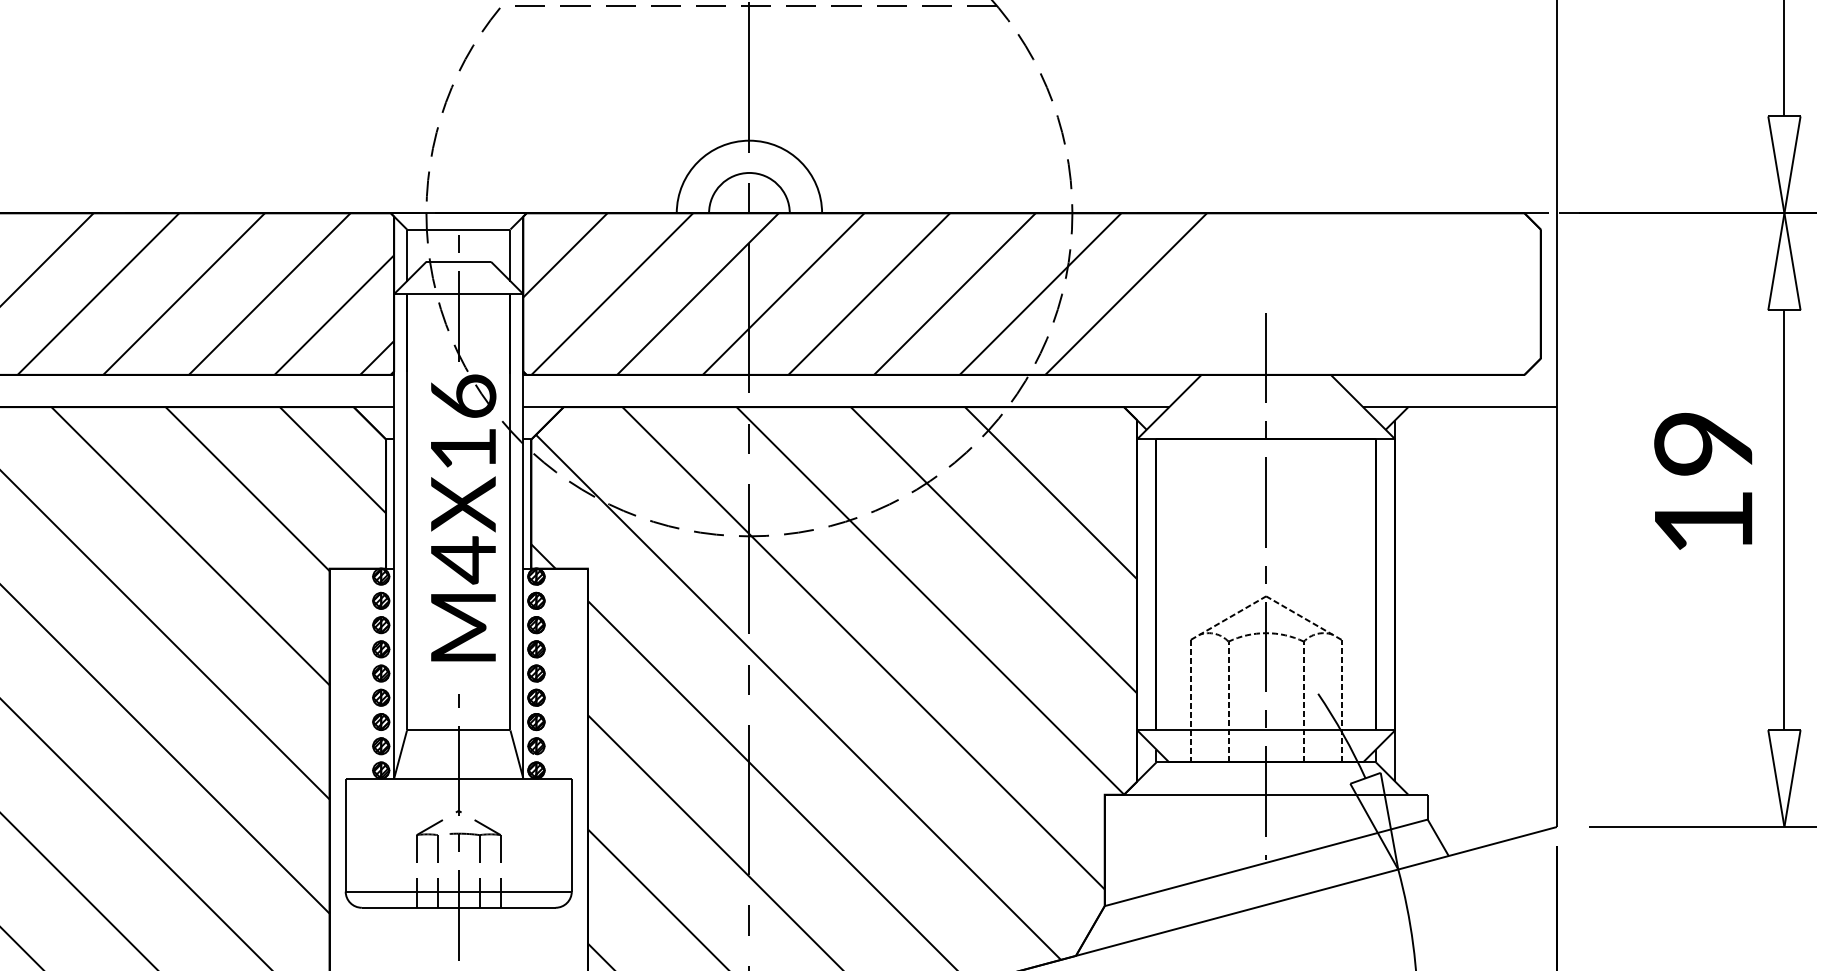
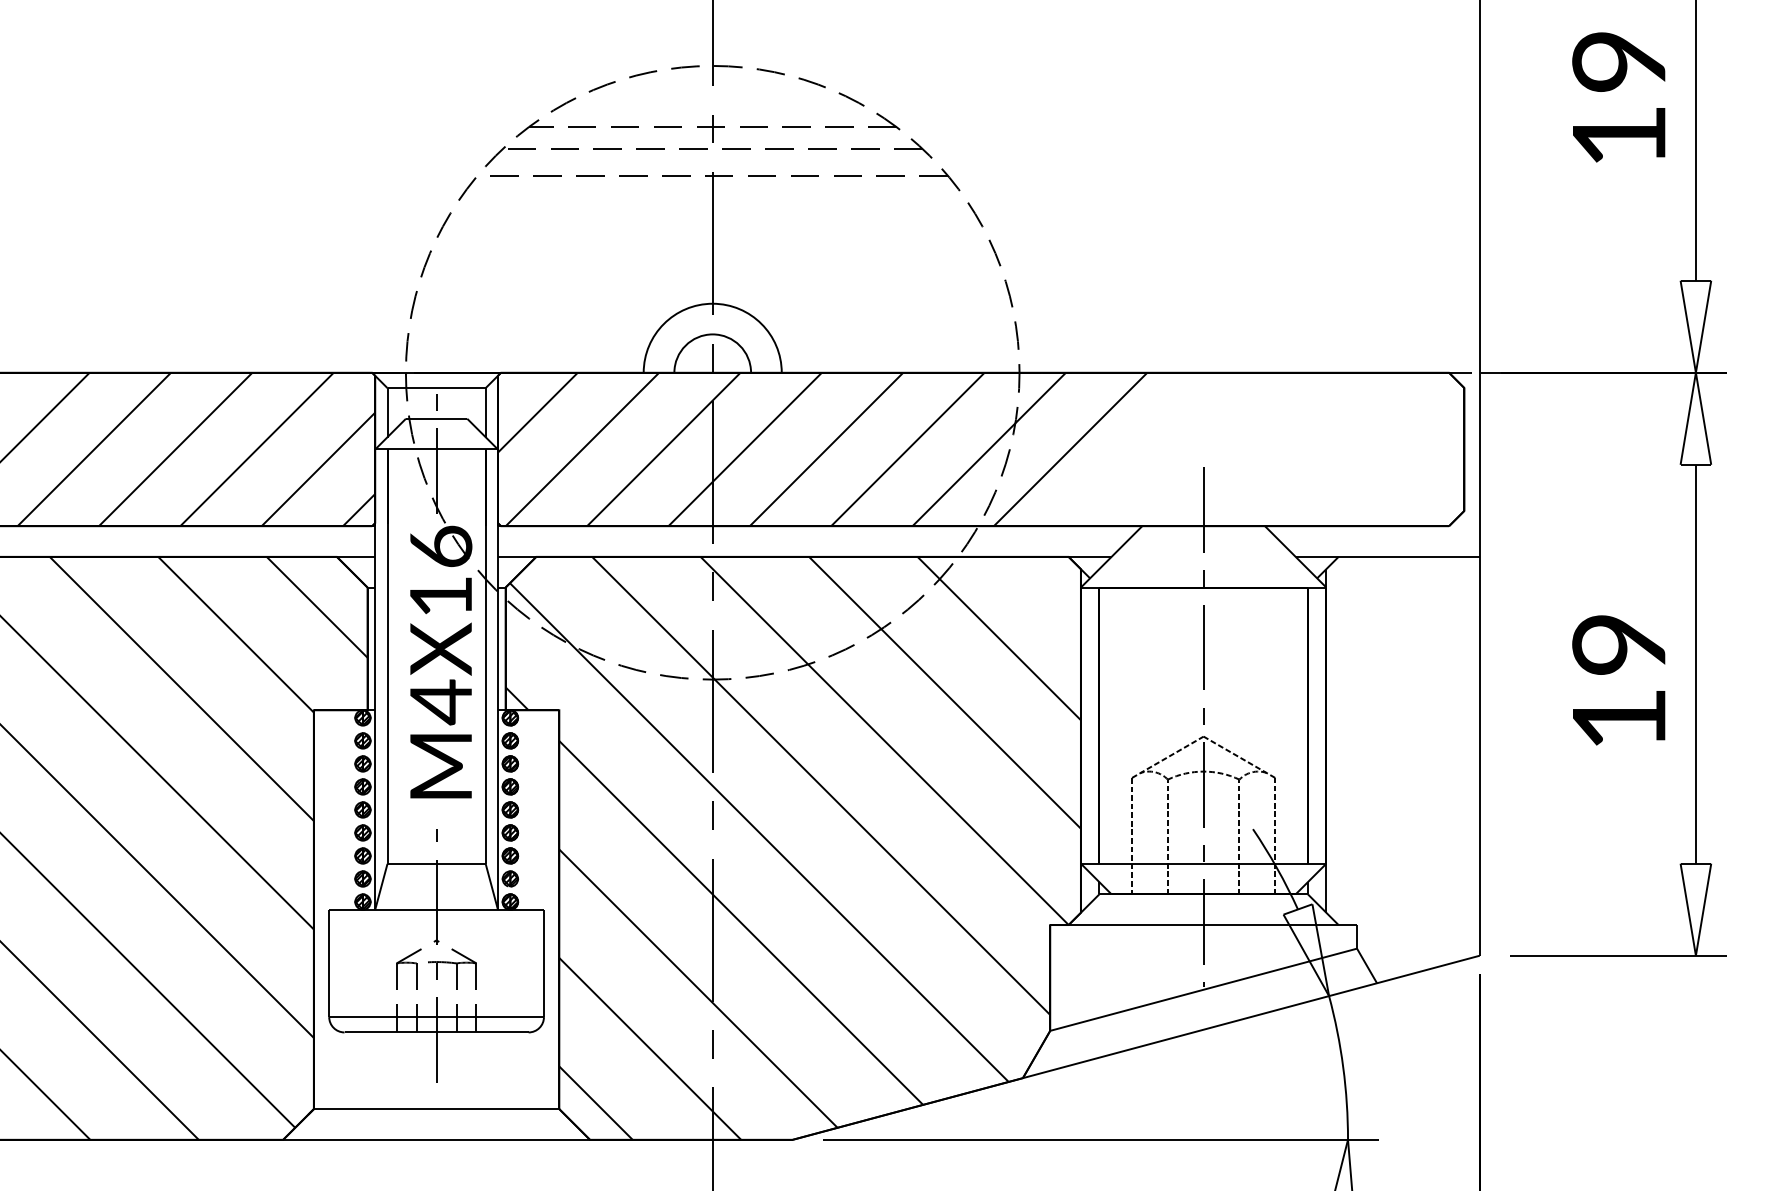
text: (1702, 481) -> (1618, 680), moved

